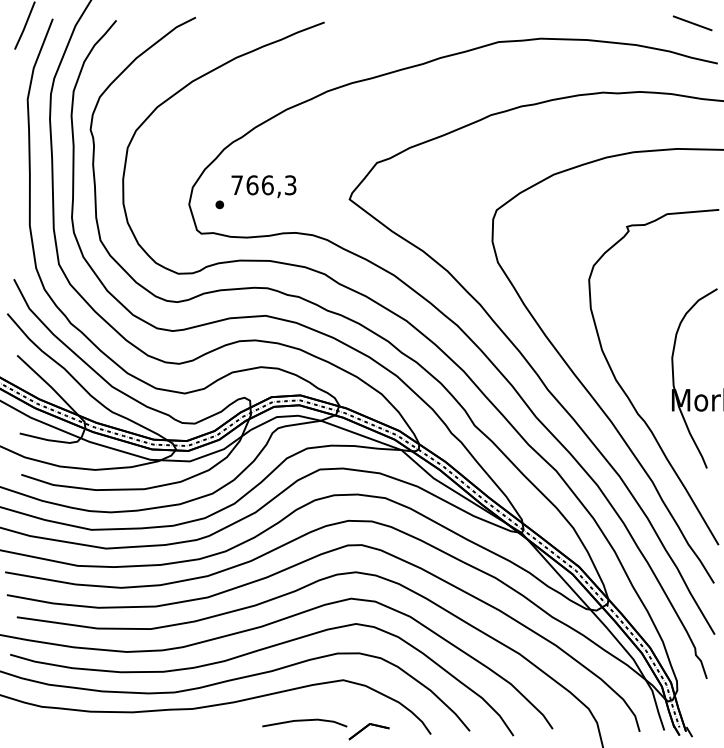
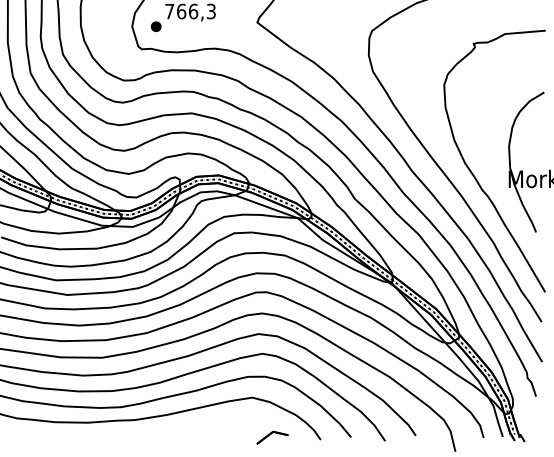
part: (219, 204) -> (155, 26), size x1.6
line: (304, 721) -> (222, 429), removed

